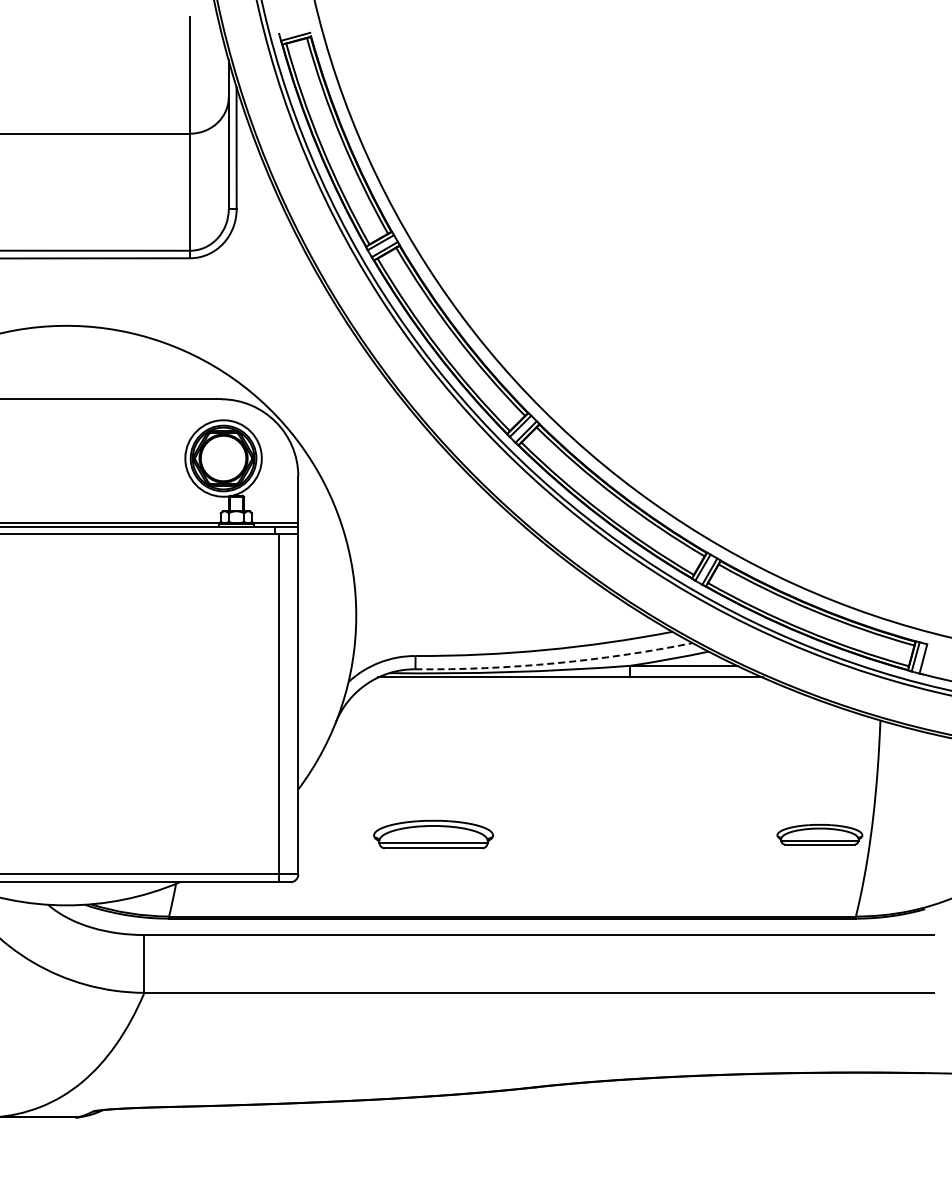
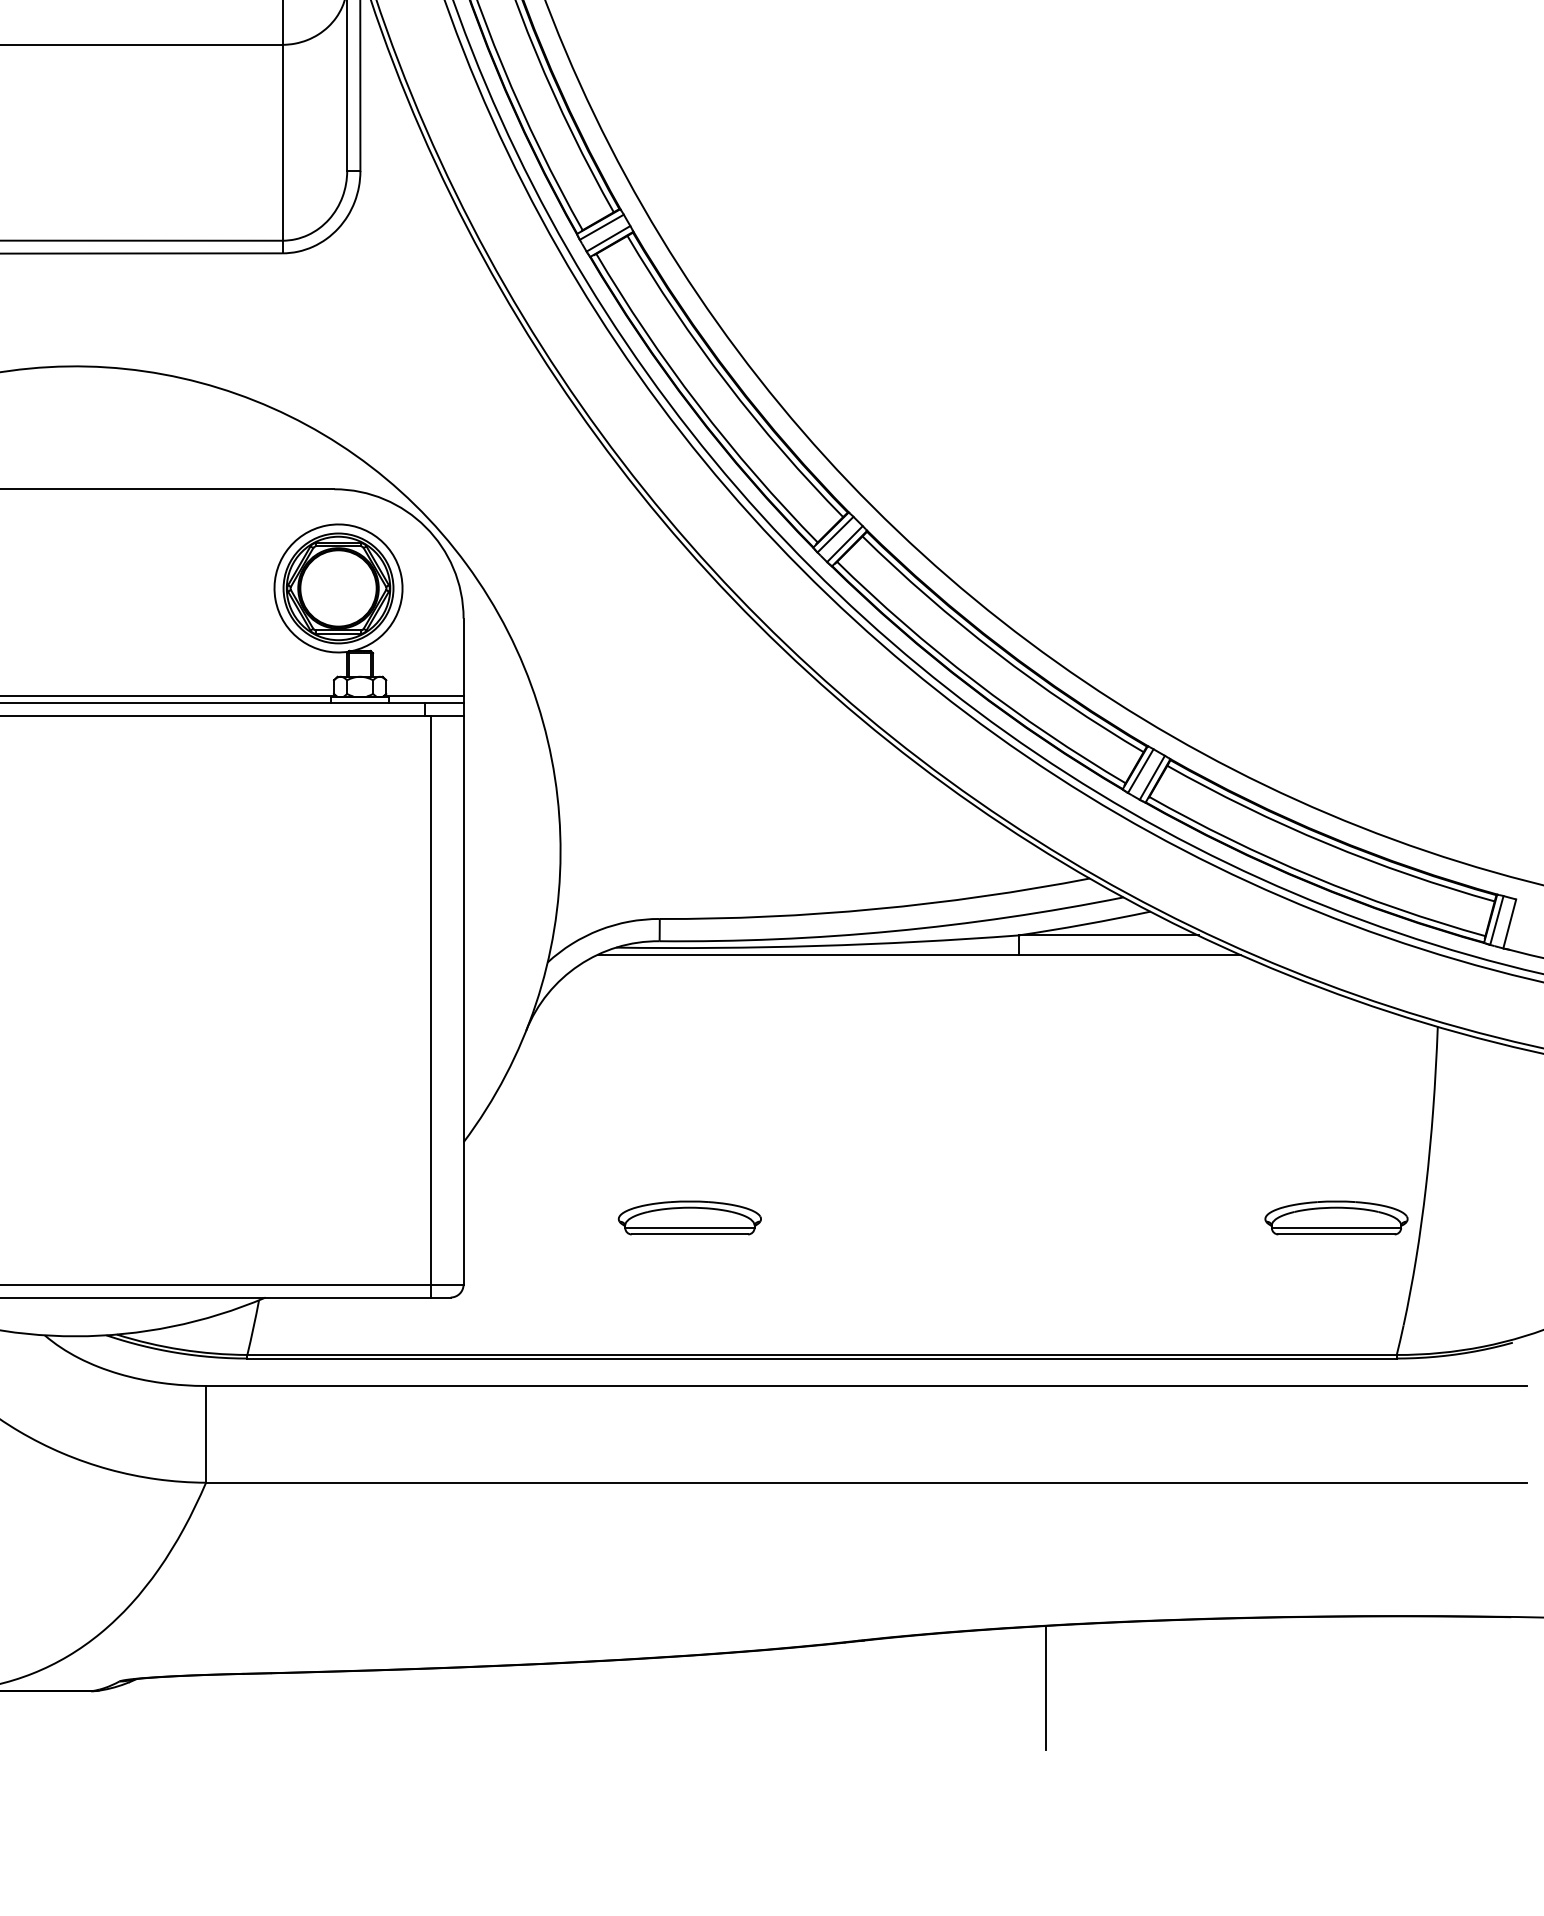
arc: (554, 663) -> (892, 931), dashed -> solid
part: (433, 834) -> (689, 1217), size x0.71
line: (646, 1115) -> (1046, 1687), added

